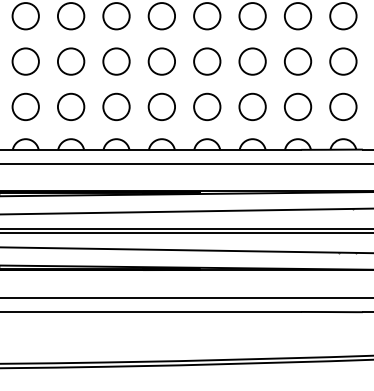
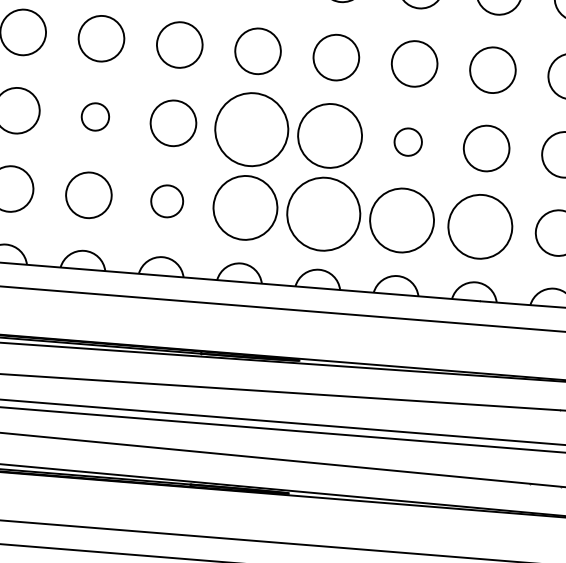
circle: (71, 61) -> (95, 116), size x0.6
circle: (161, 61) -> (251, 129), size x1.6
circle: (207, 61) -> (330, 135), size x1.4
circle: (252, 61) -> (408, 142), size x0.6
circle: (116, 106) -> (167, 200), size x0.7
circle: (161, 106) -> (244, 207), size x1.4
circle: (207, 106) -> (324, 213), size x1.6
circle: (252, 106) -> (401, 219), size x1.4
circle: (297, 106) -> (479, 225), size x1.4

